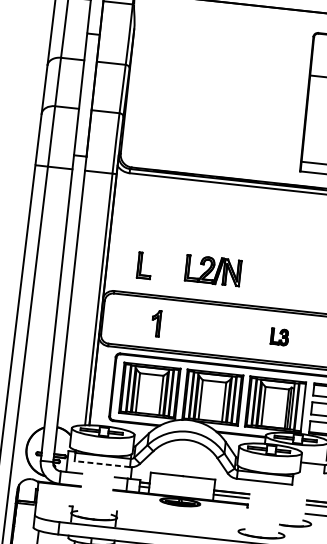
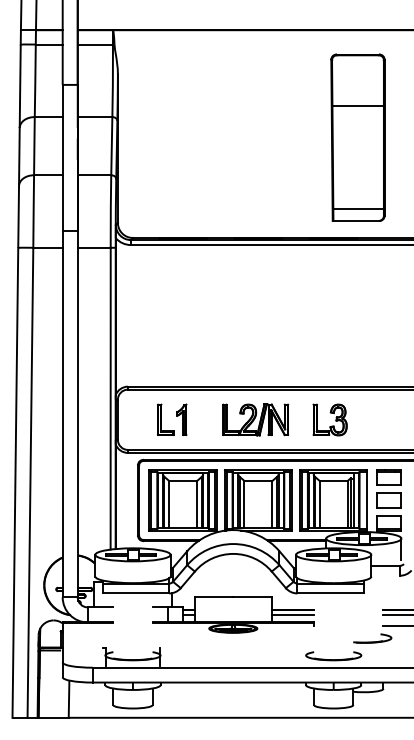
part: (144, 265) -> (165, 419), moved
part: (213, 270) -> (255, 419), moved
part: (279, 336) -> (329, 419), size x1.67
line: (101, 464) -> (135, 593), dashed -> solid

